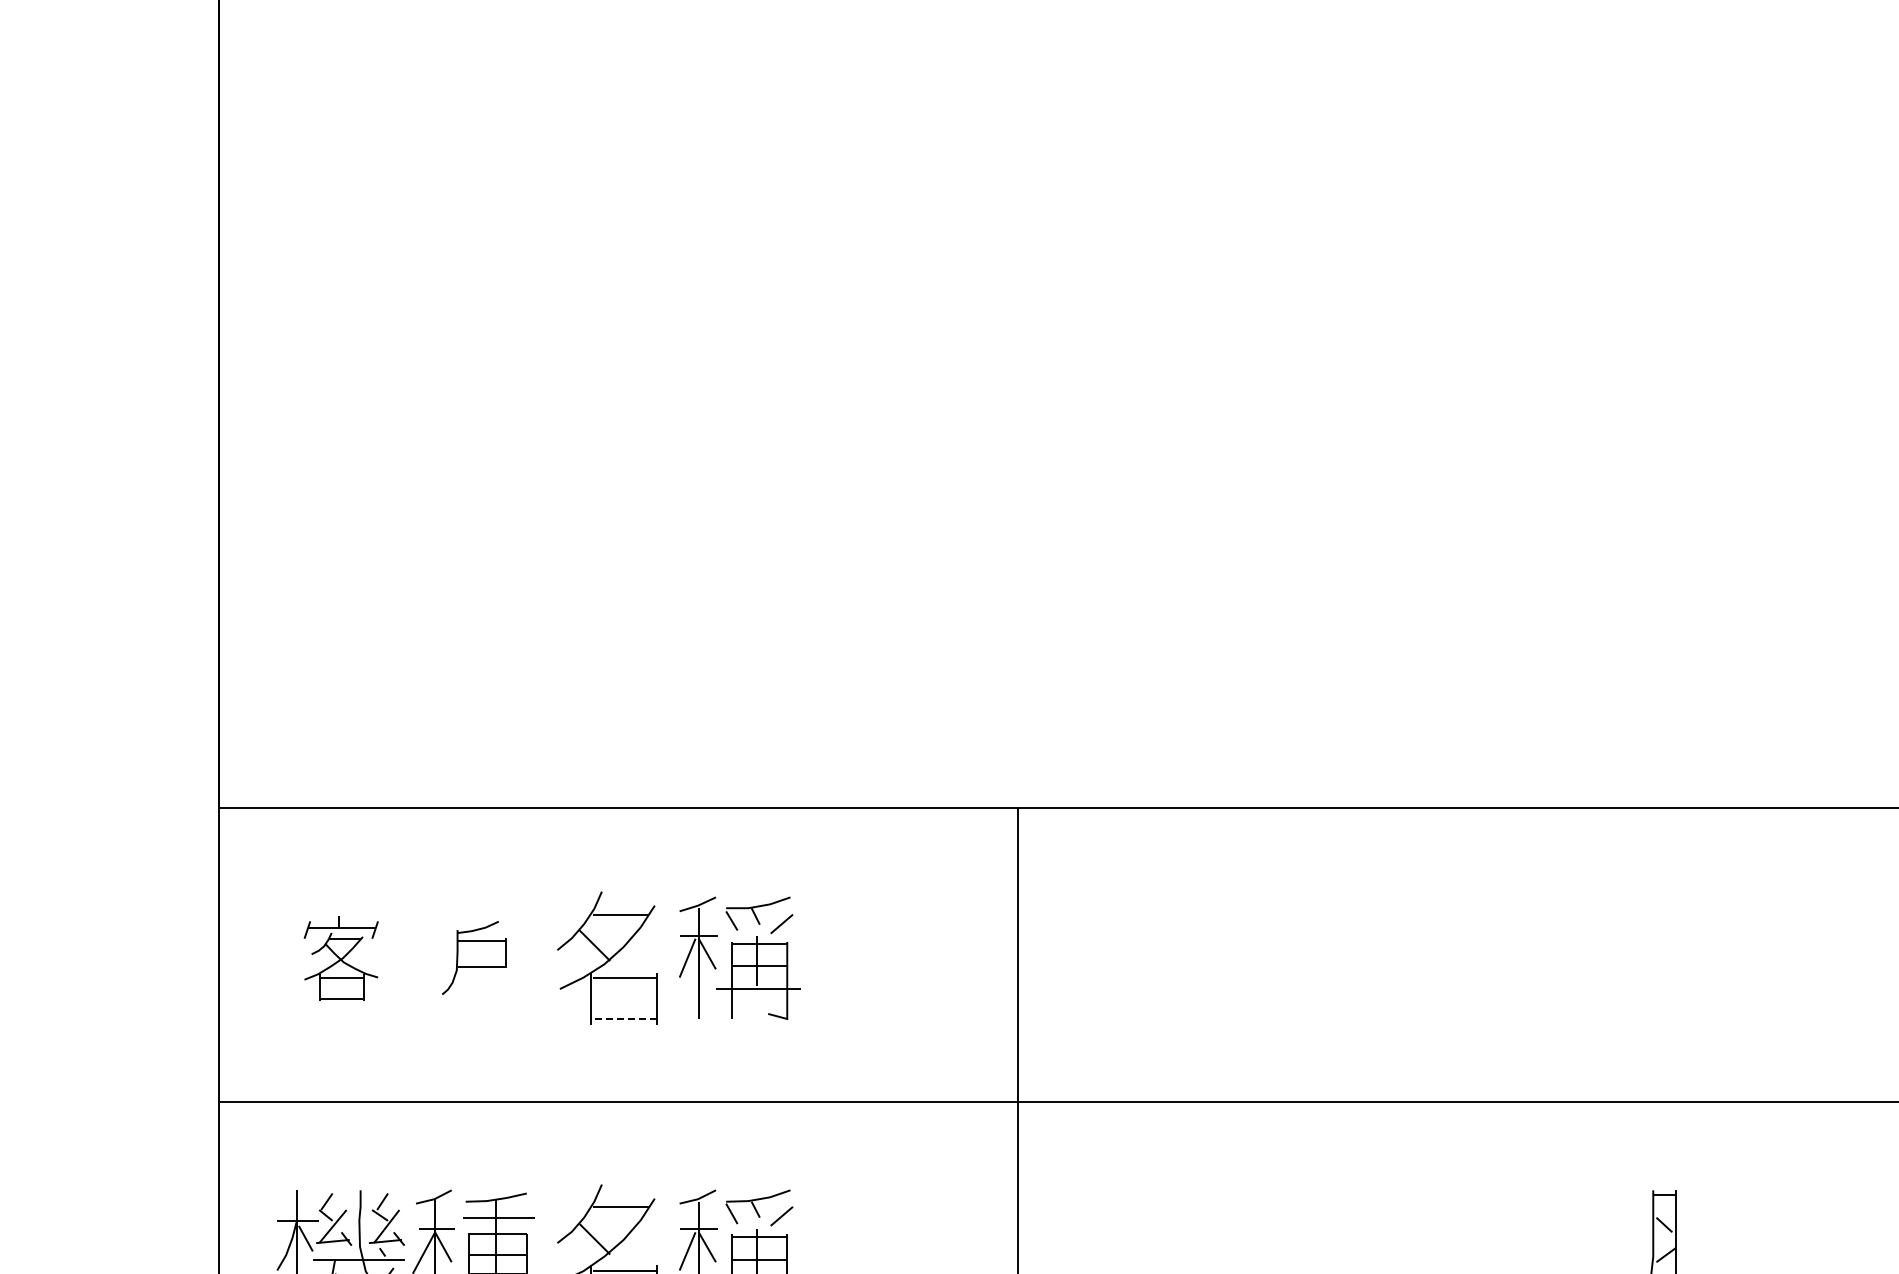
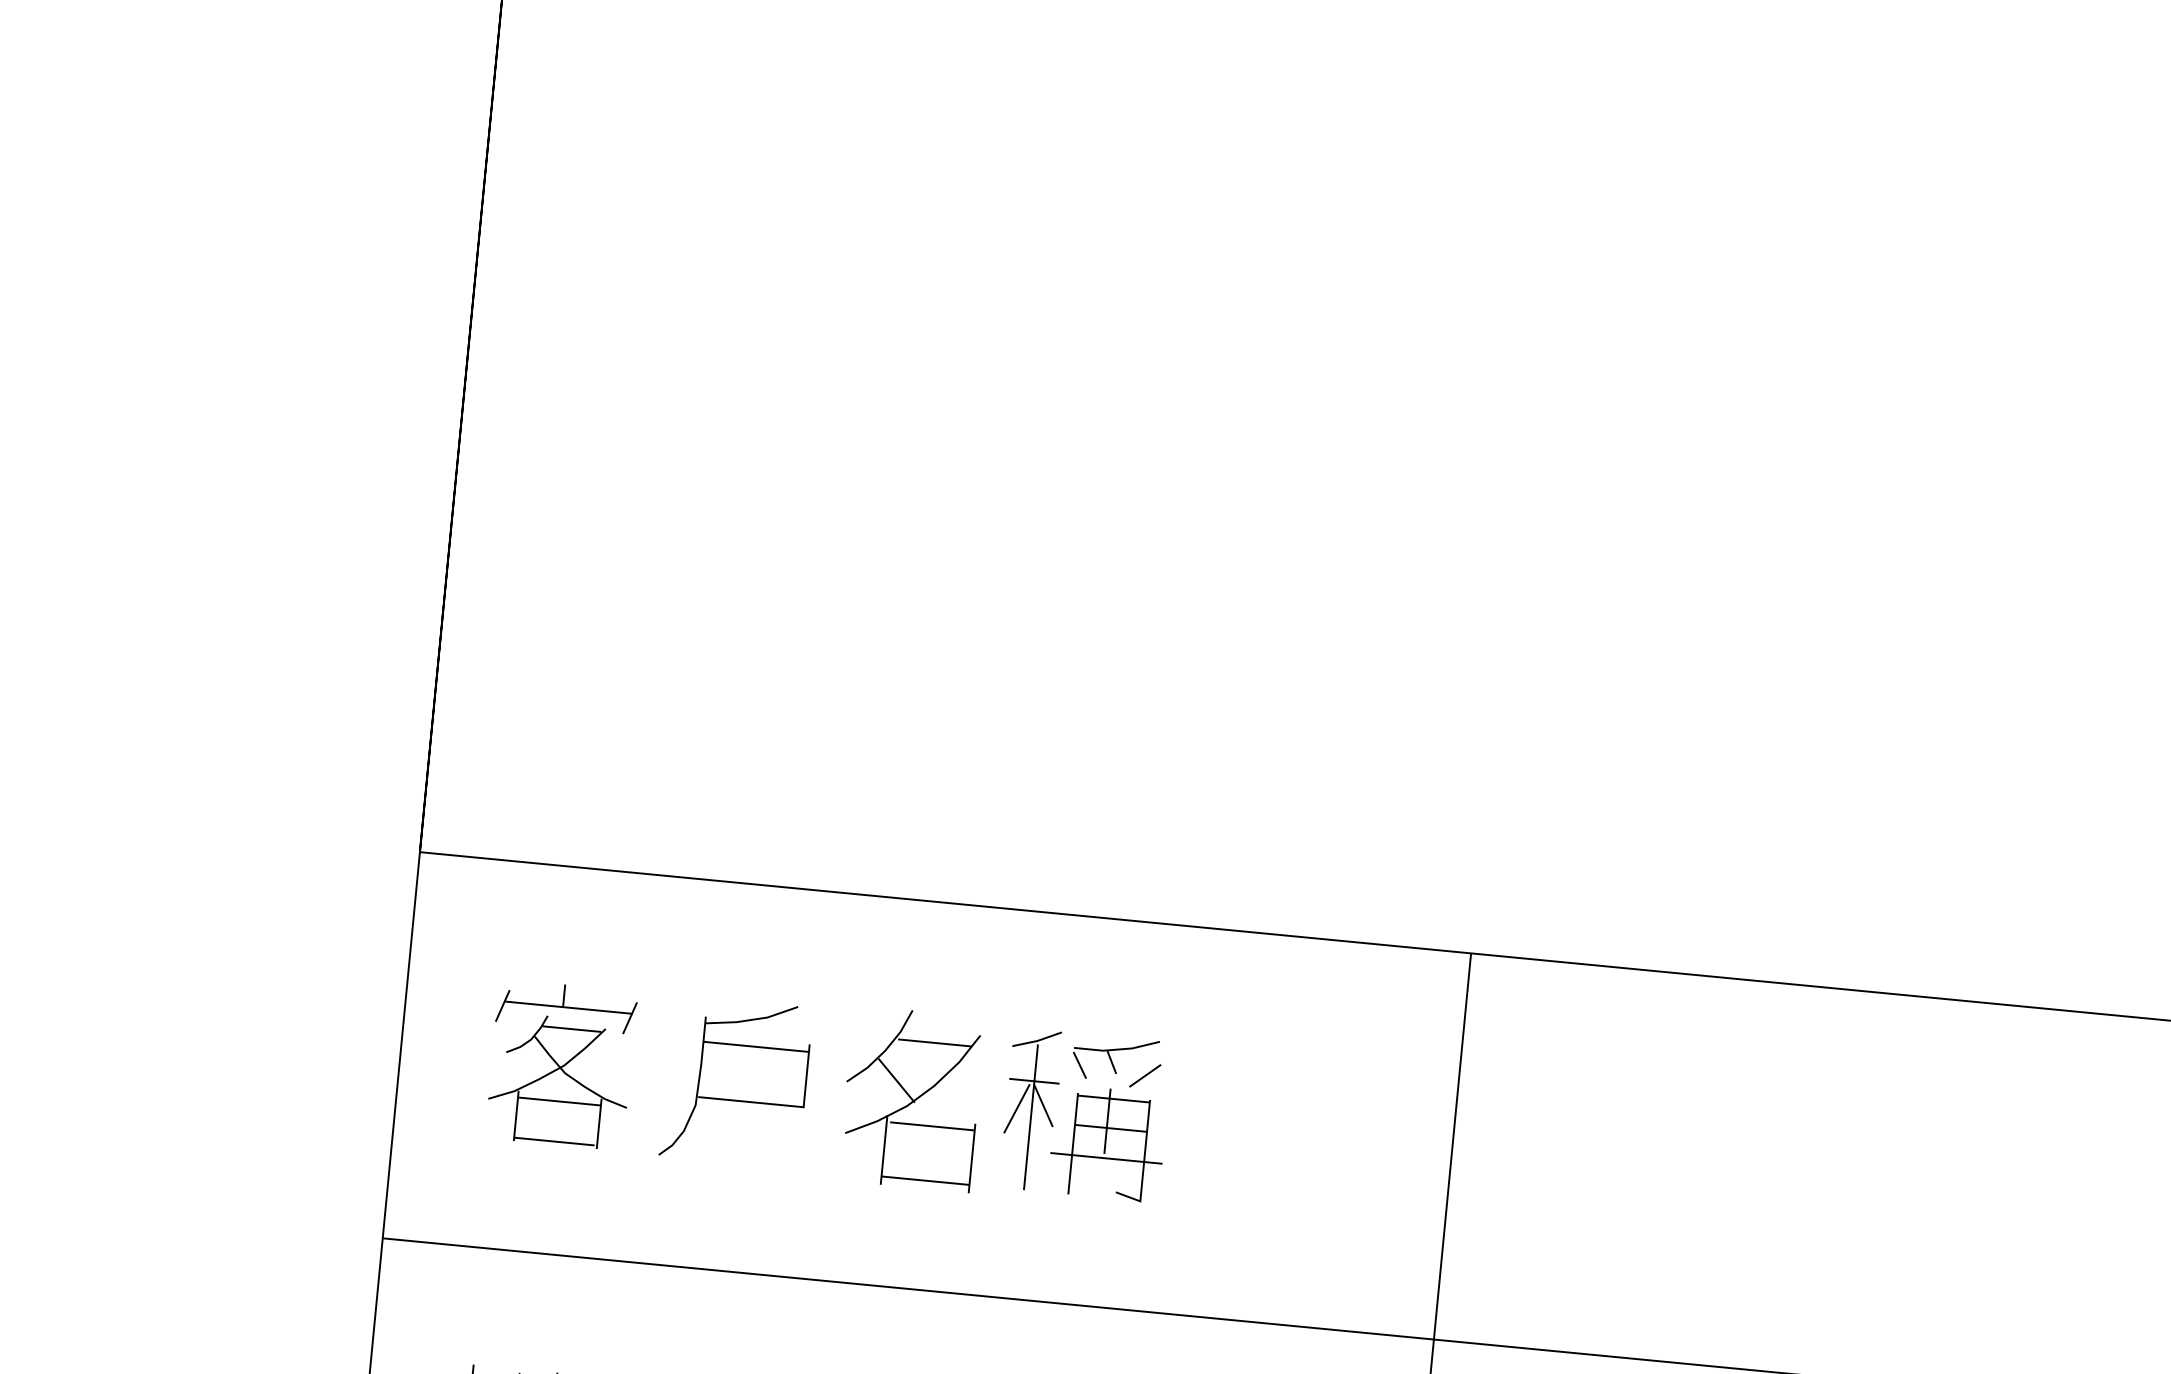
part: (341, 957) -> (561, 1064), size x1.43
part: (473, 957) -> (735, 1080), size x1.67
line: (623, 1019) -> (924, 1181), dashed -> solid

